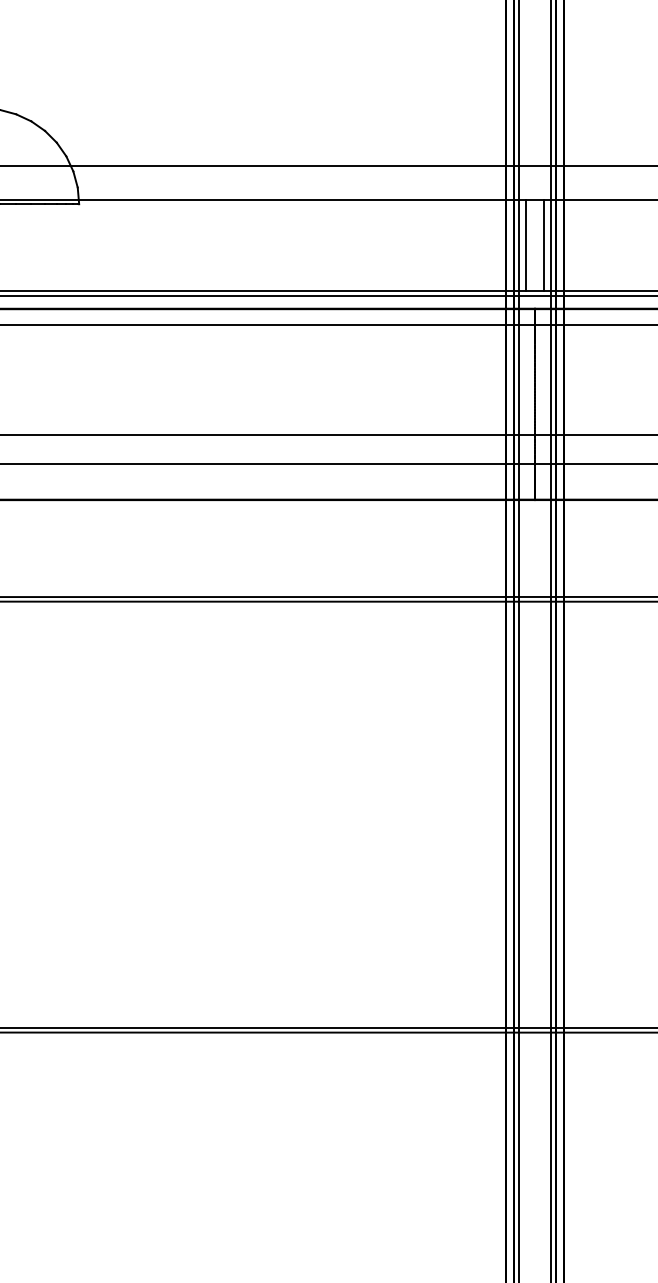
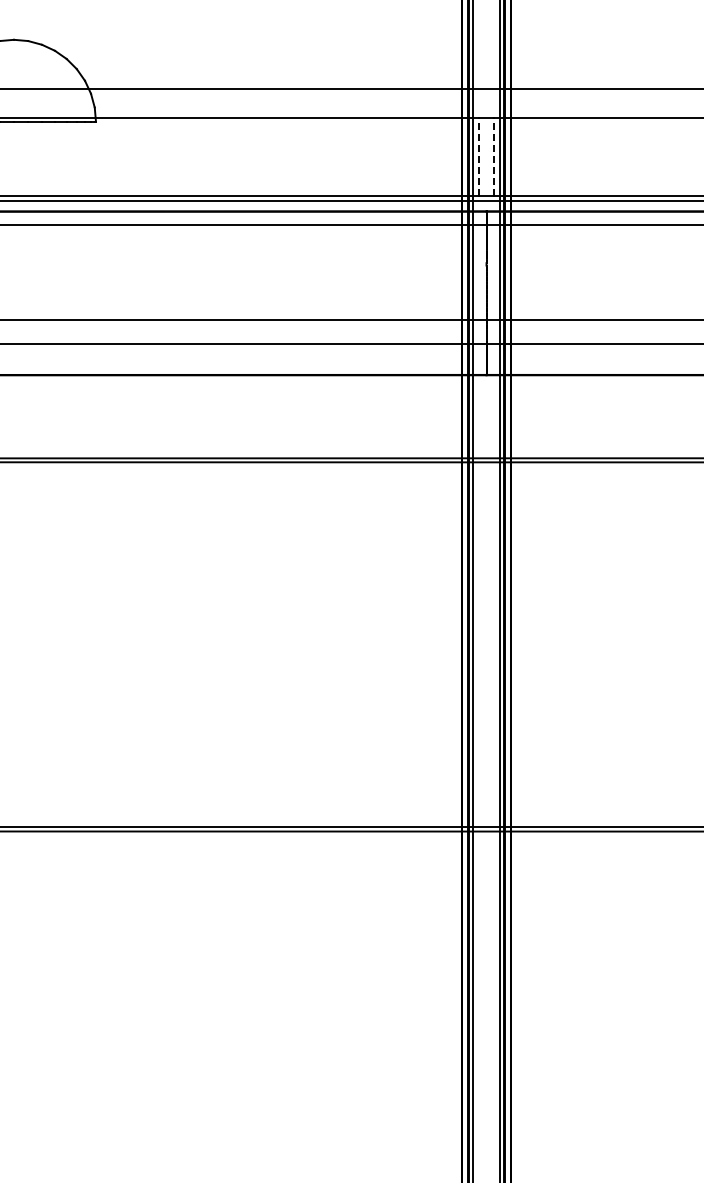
line: (525, 245) -> (478, 157), solid -> dashed
line: (544, 245) -> (494, 157), solid -> dashed

